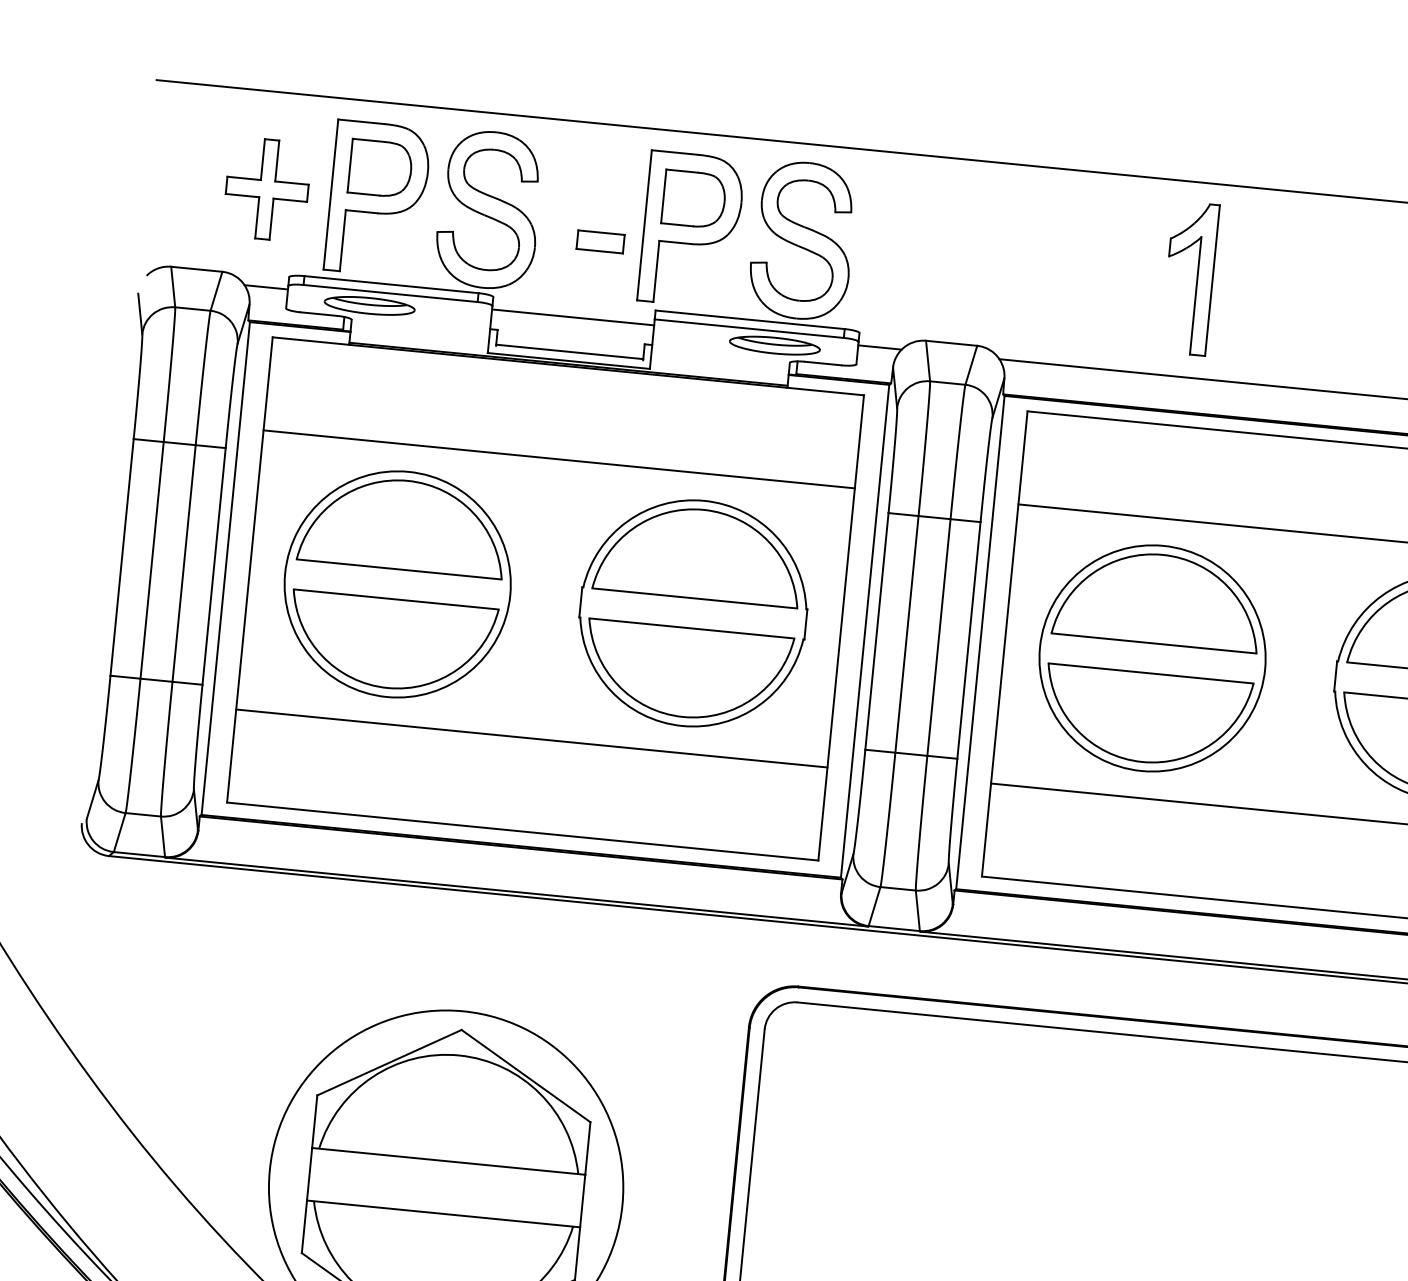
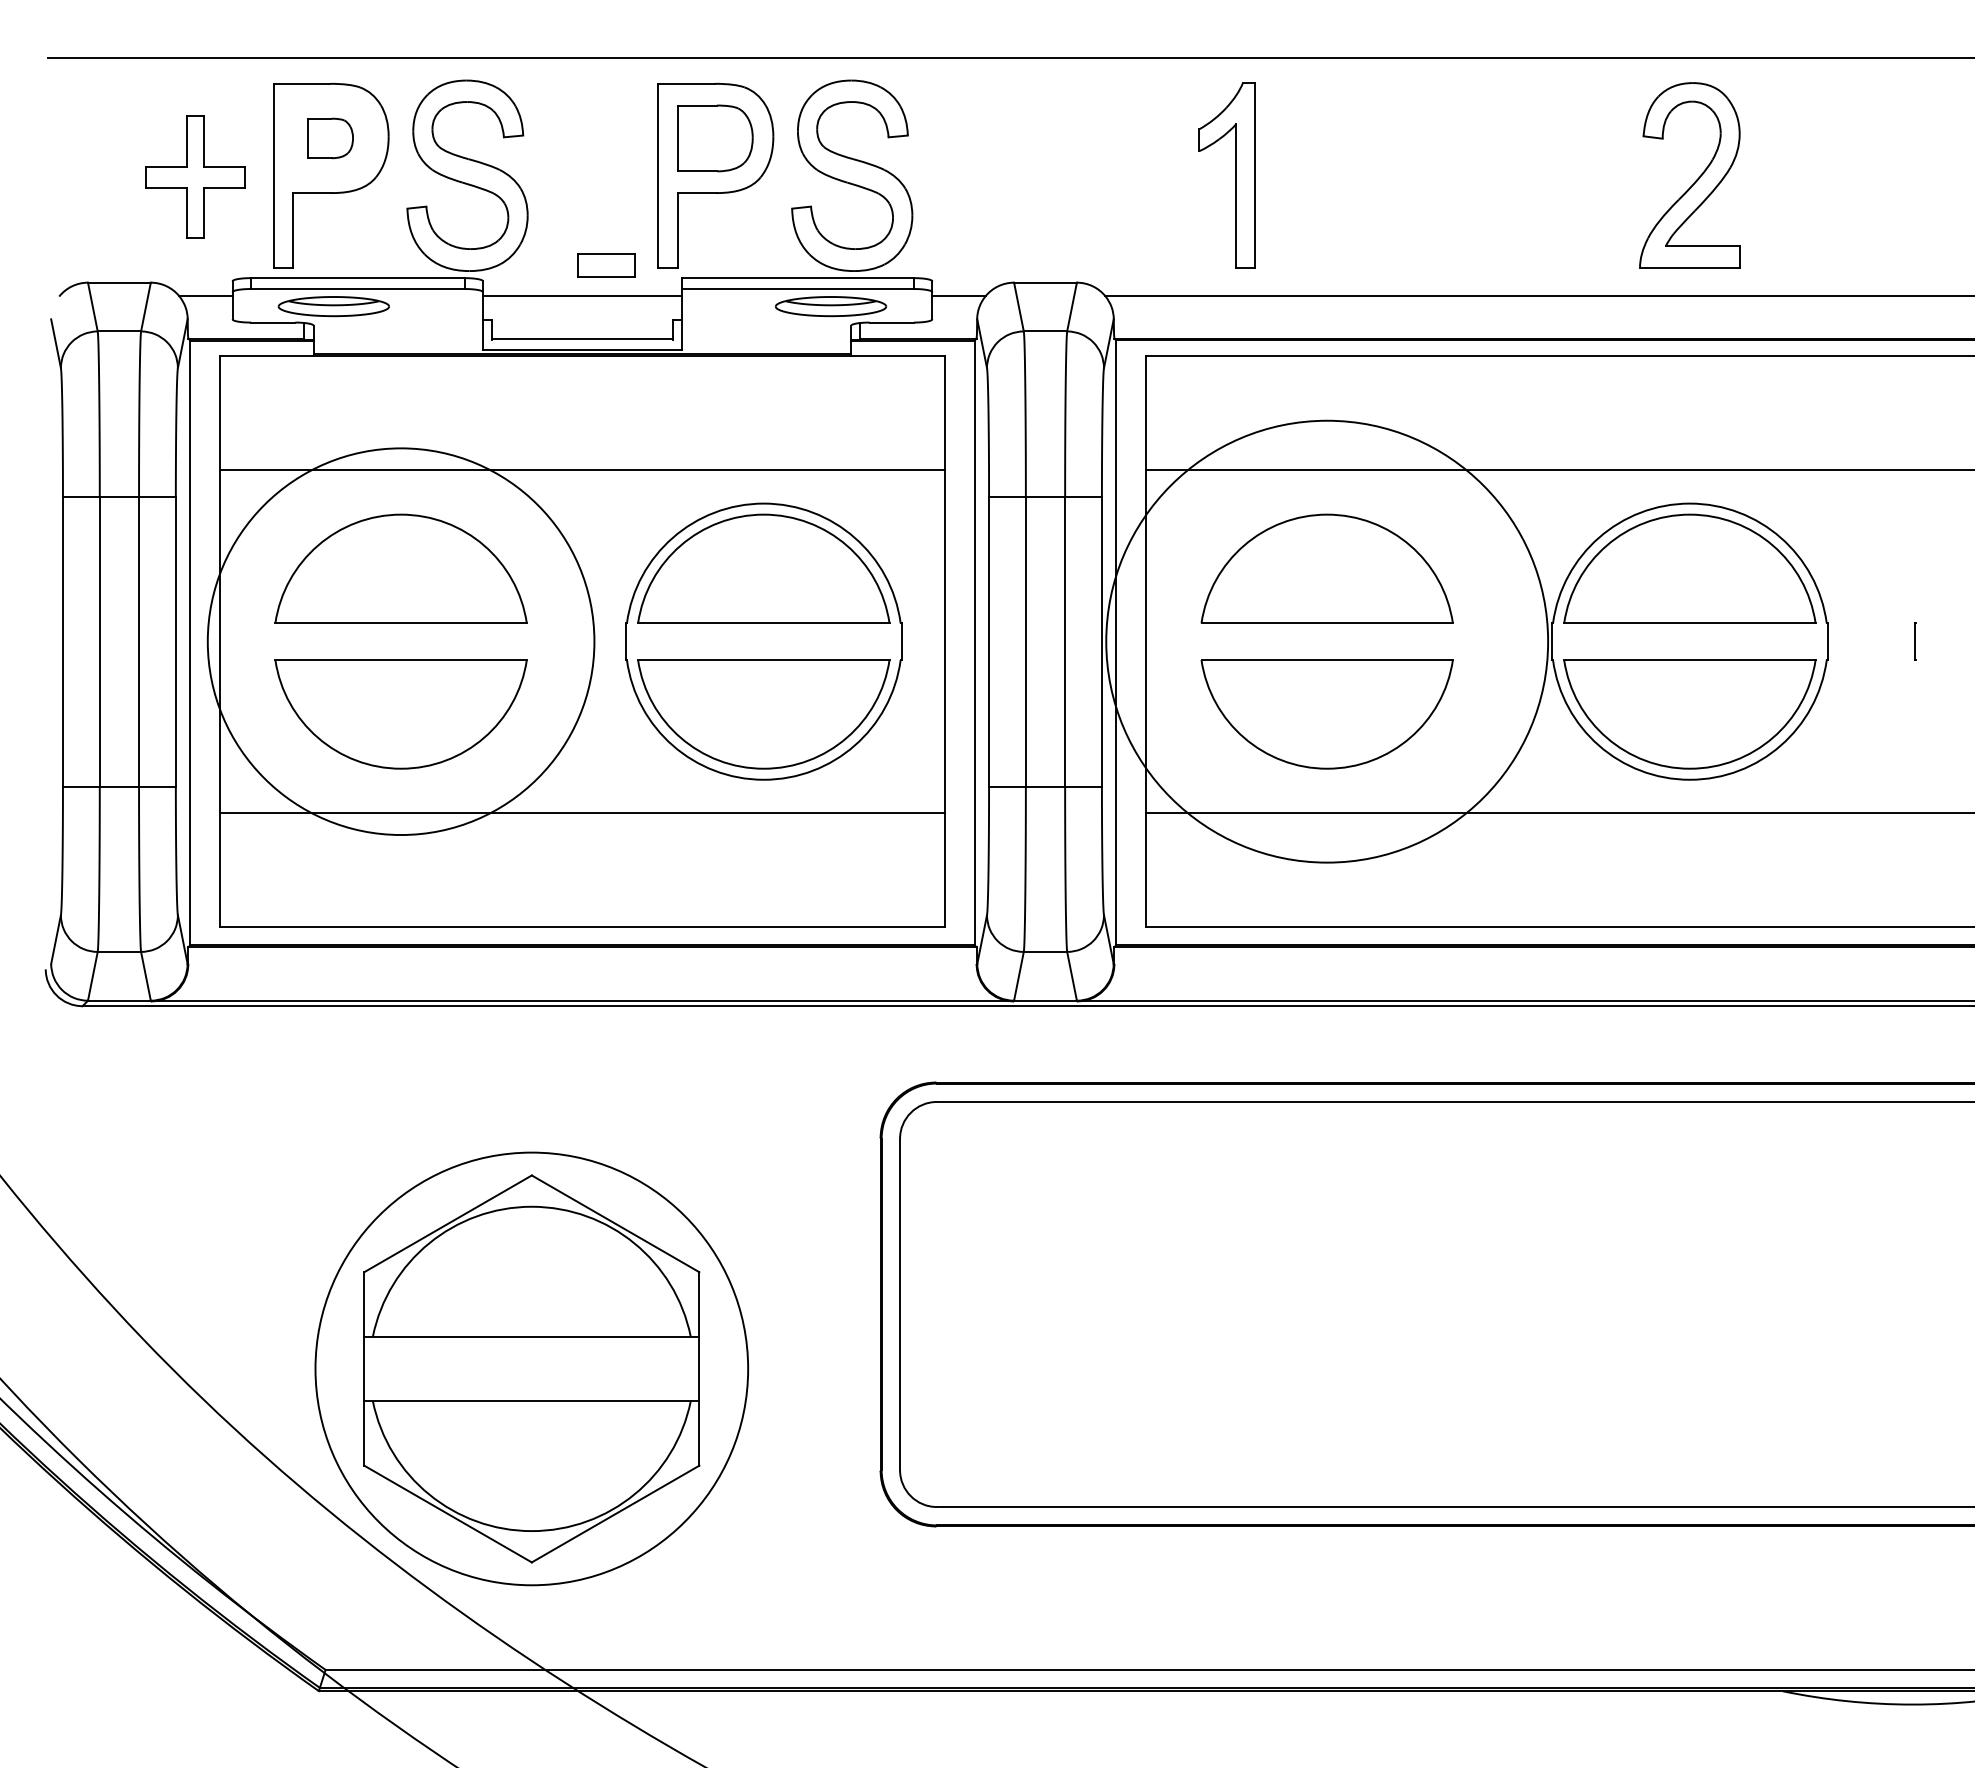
part: (380, 168) -> (330, 138), size x0.6
part: (600, 242) -> (606, 265), moved
part: (1196, 279) -> (1235, 175), moved
circle: (398, 584) -> (401, 641), size x1.4
circle: (1152, 658) -> (1327, 641), size x1.6

